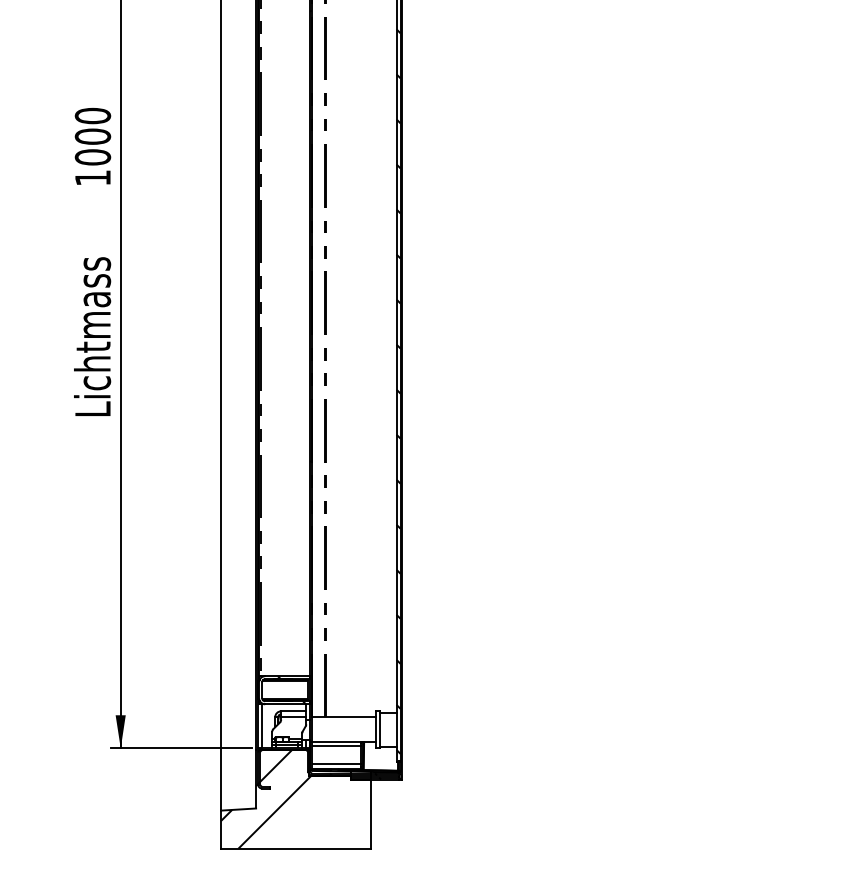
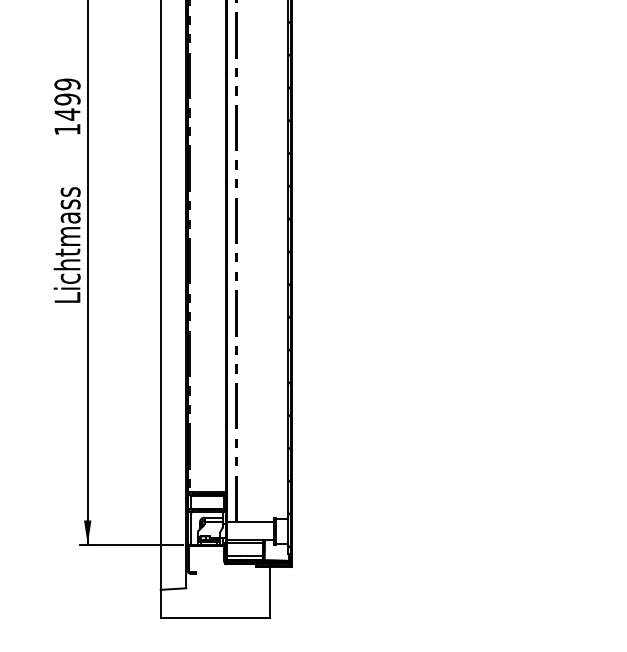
text: (92, 136) -> (67, 99), 1000 -> 1499
hatch: (266, 799) -> (193, 581), removed

